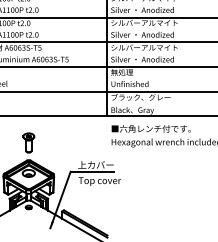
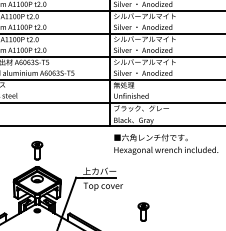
part: (143, 208) -> (143, 211), added

